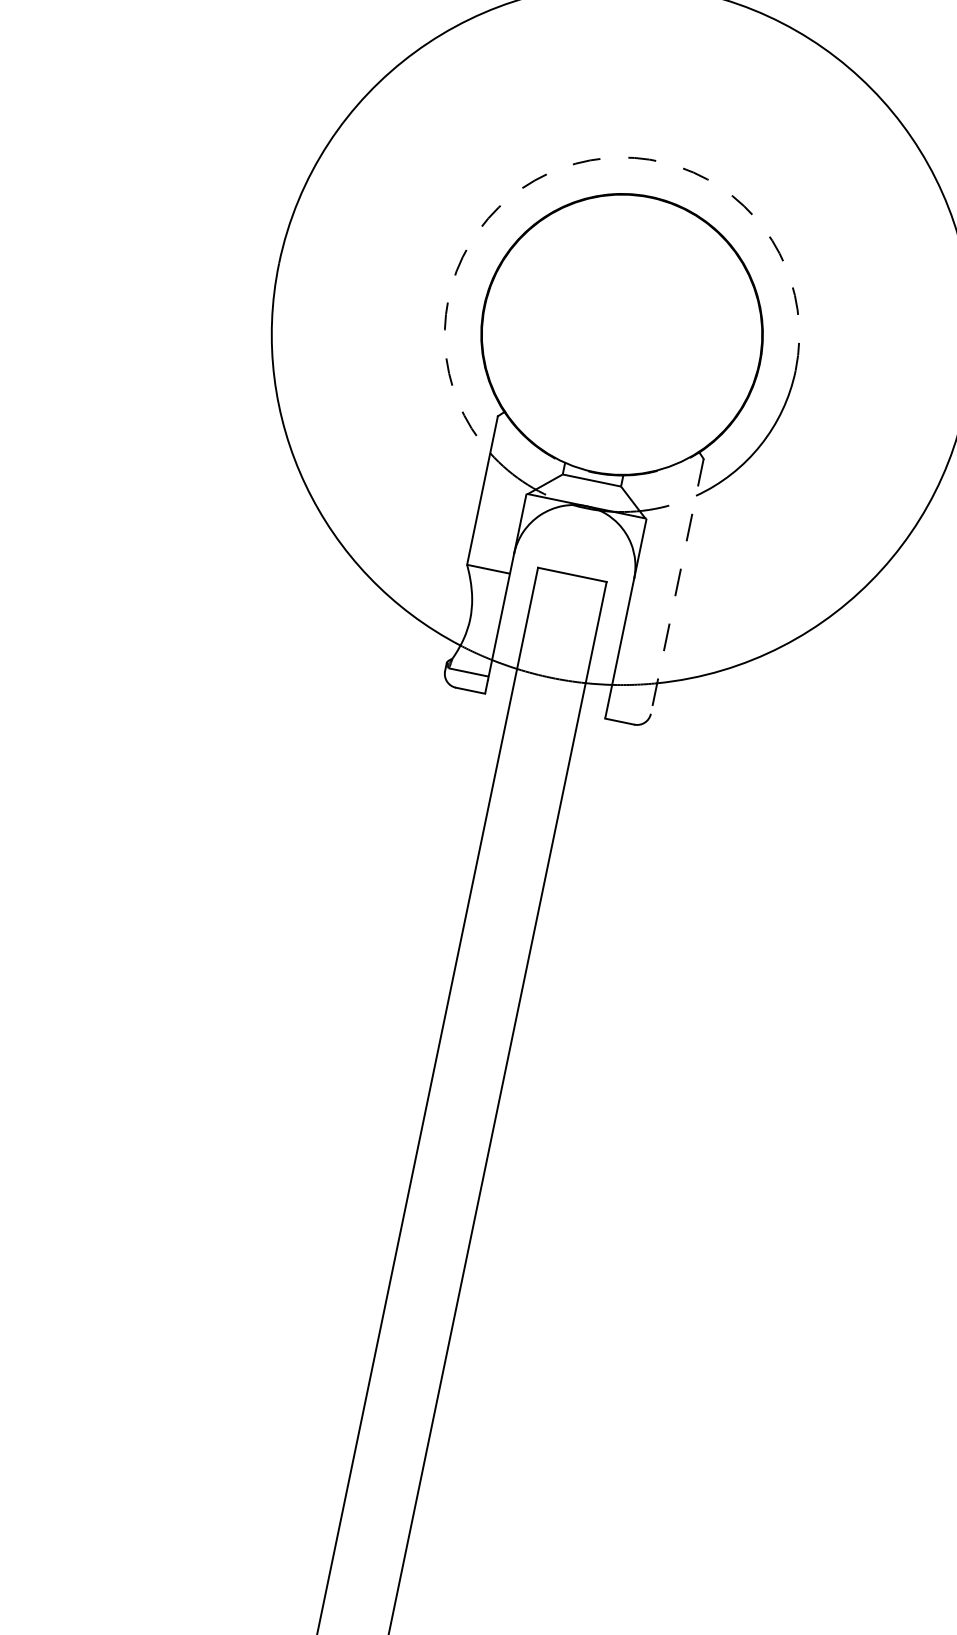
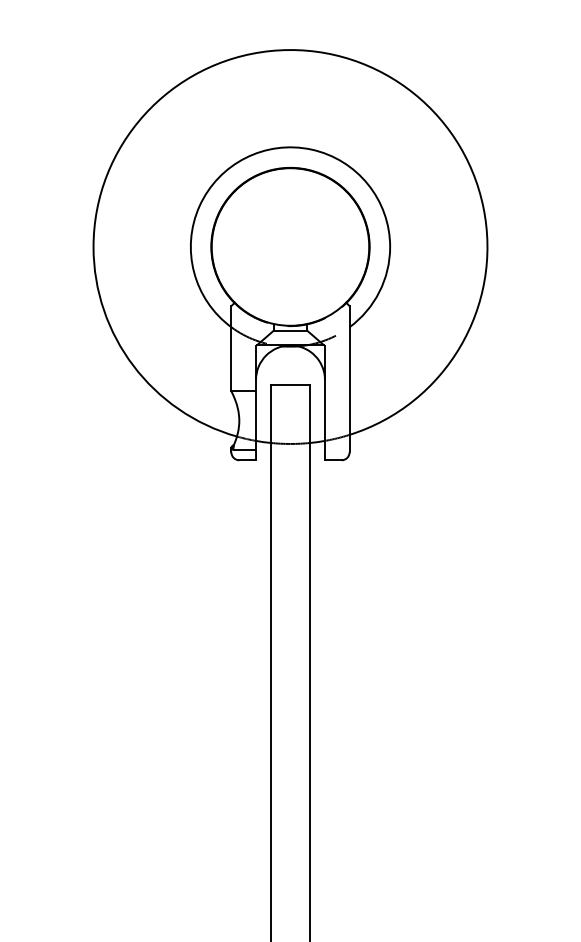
arc: (575, 164) -> (245, 158), dashed -> solid
line: (677, 586) -> (349, 379), dashed -> solid

